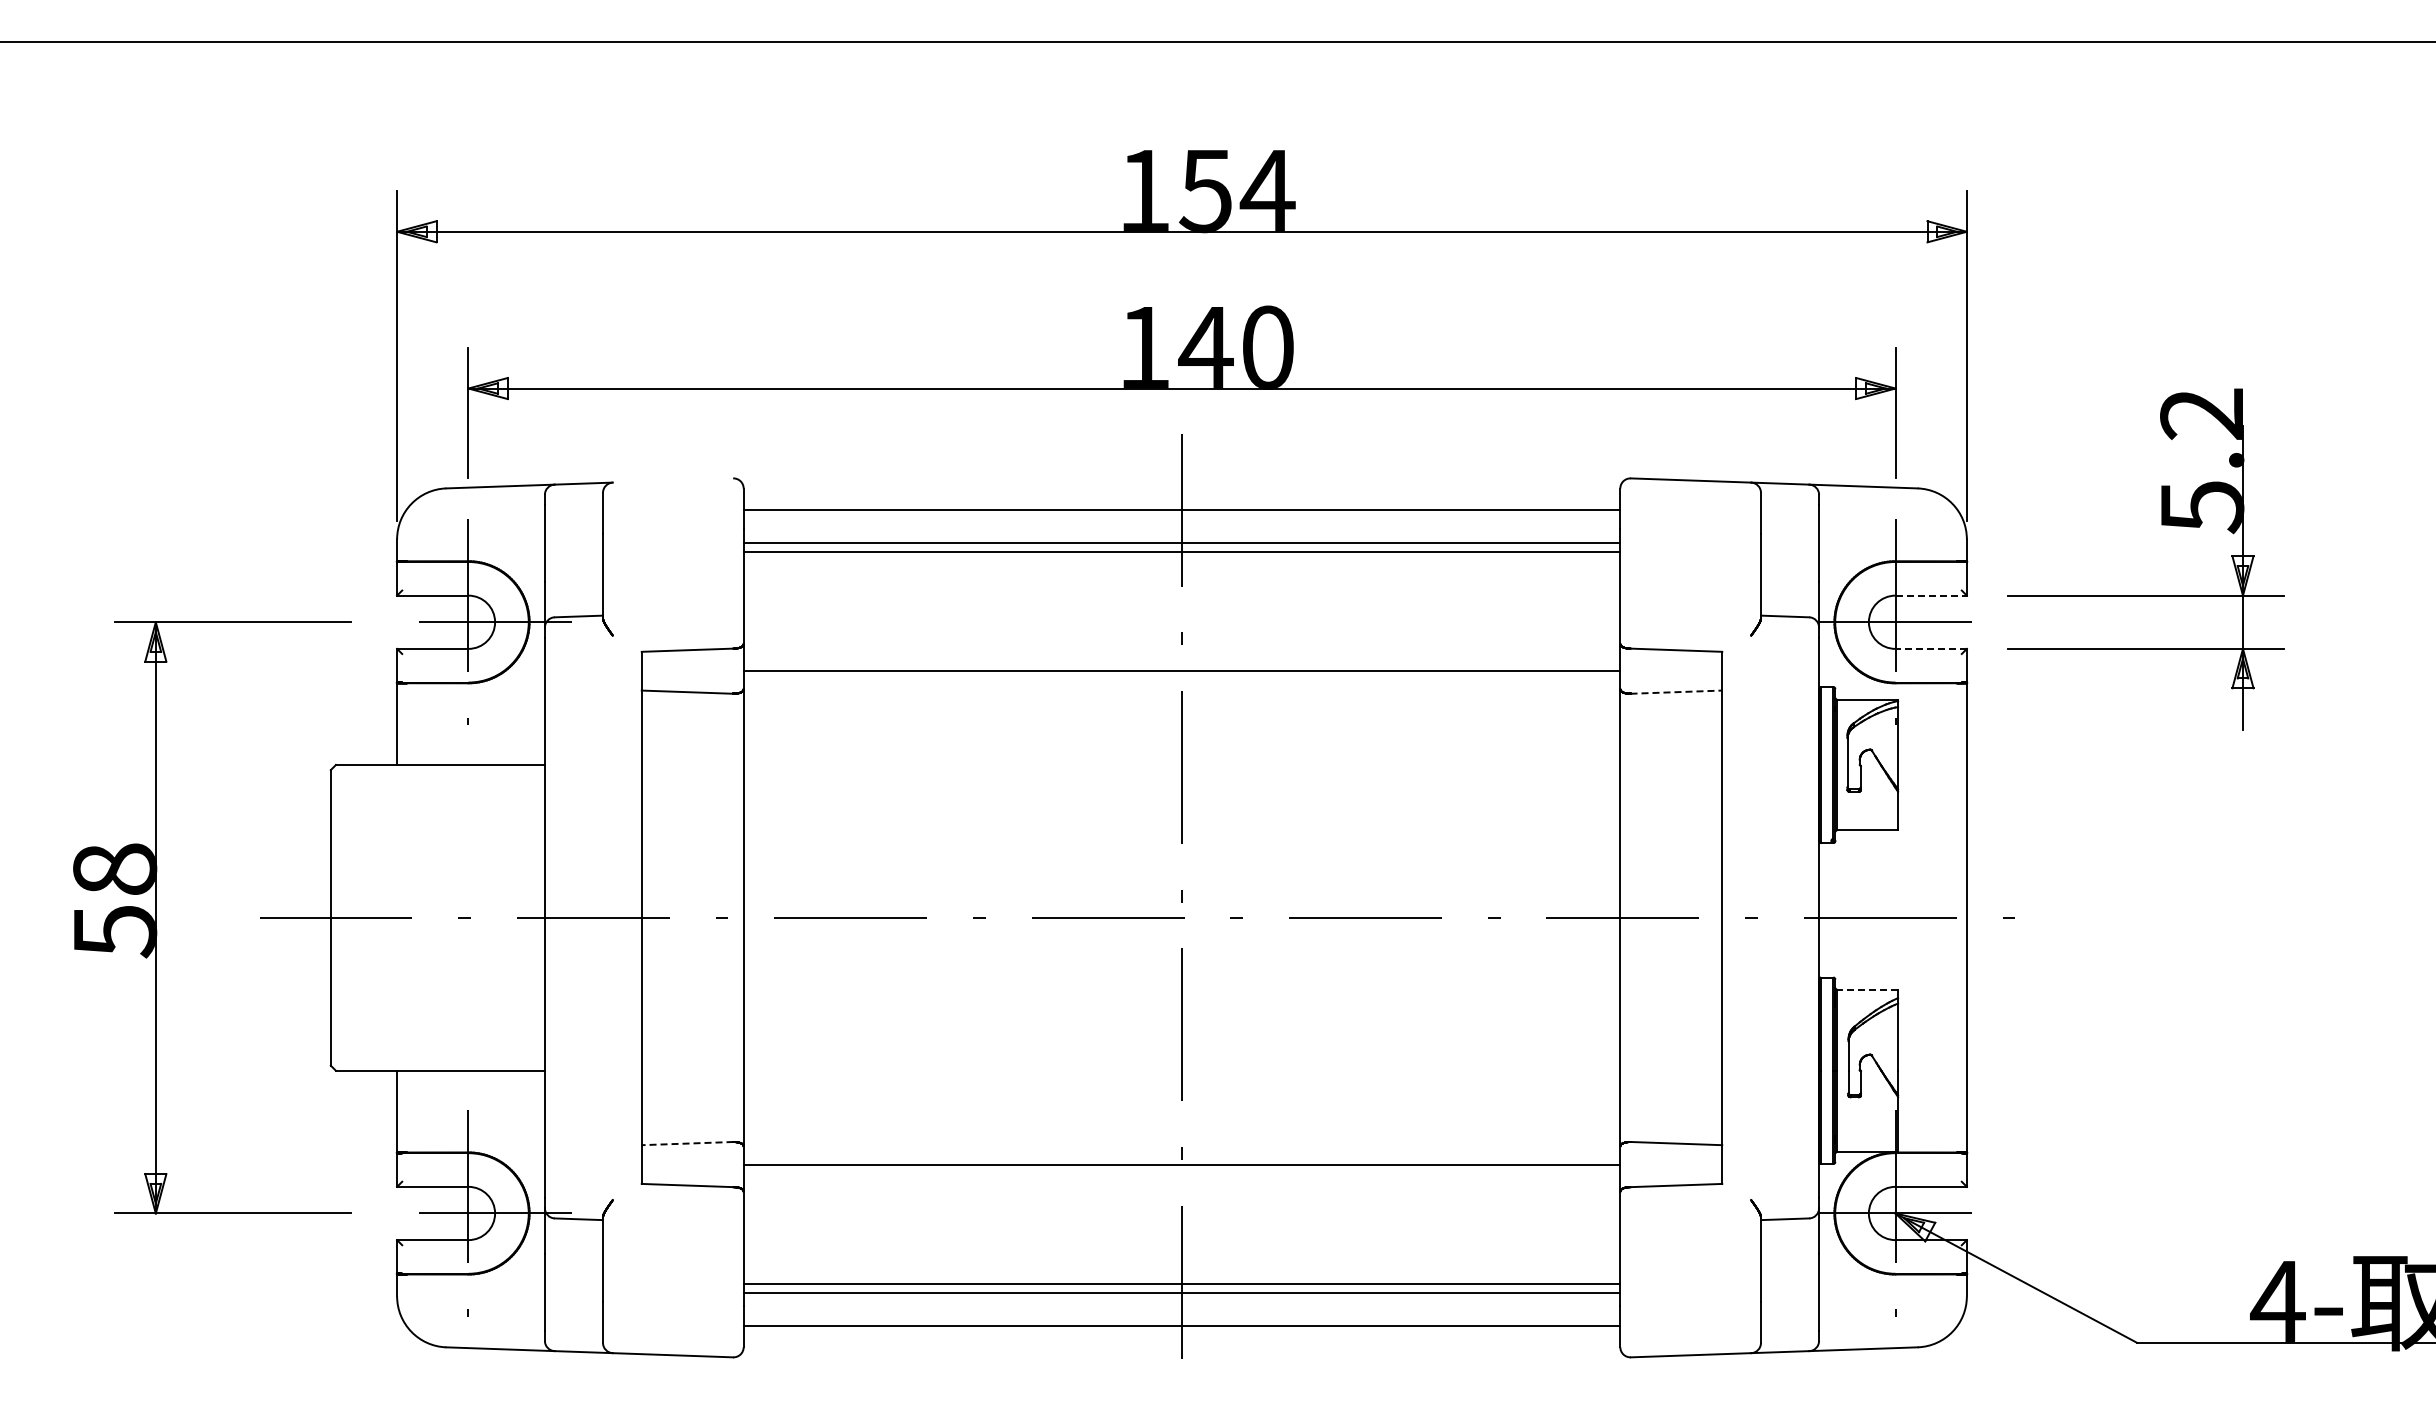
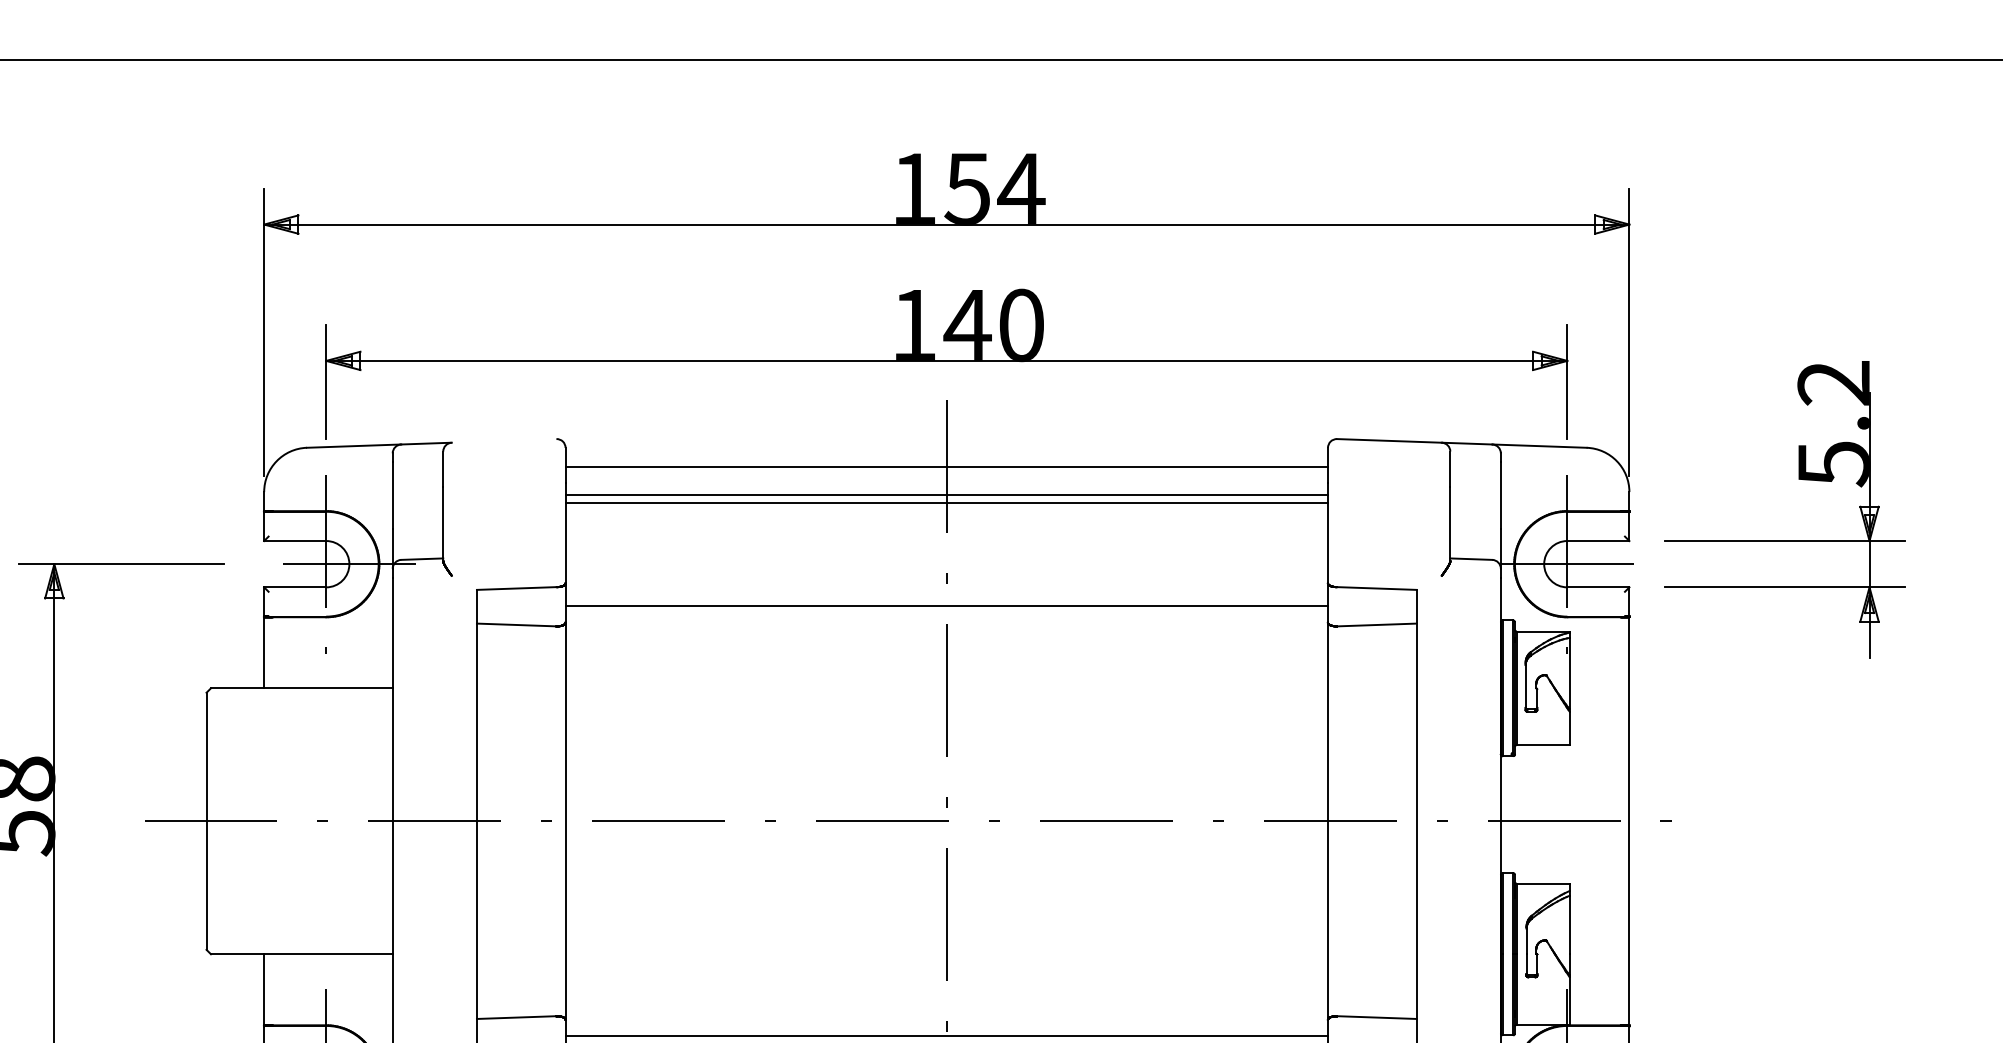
line: (1931, 595) -> (1598, 540), dashed -> solid
line: (1931, 648) -> (1598, 587), dashed -> solid
line: (1676, 692) -> (1376, 625), dashed -> solid
line: (1867, 989) -> (1542, 883), dashed -> solid
line: (687, 1143) -> (516, 1017), dashed -> solid

